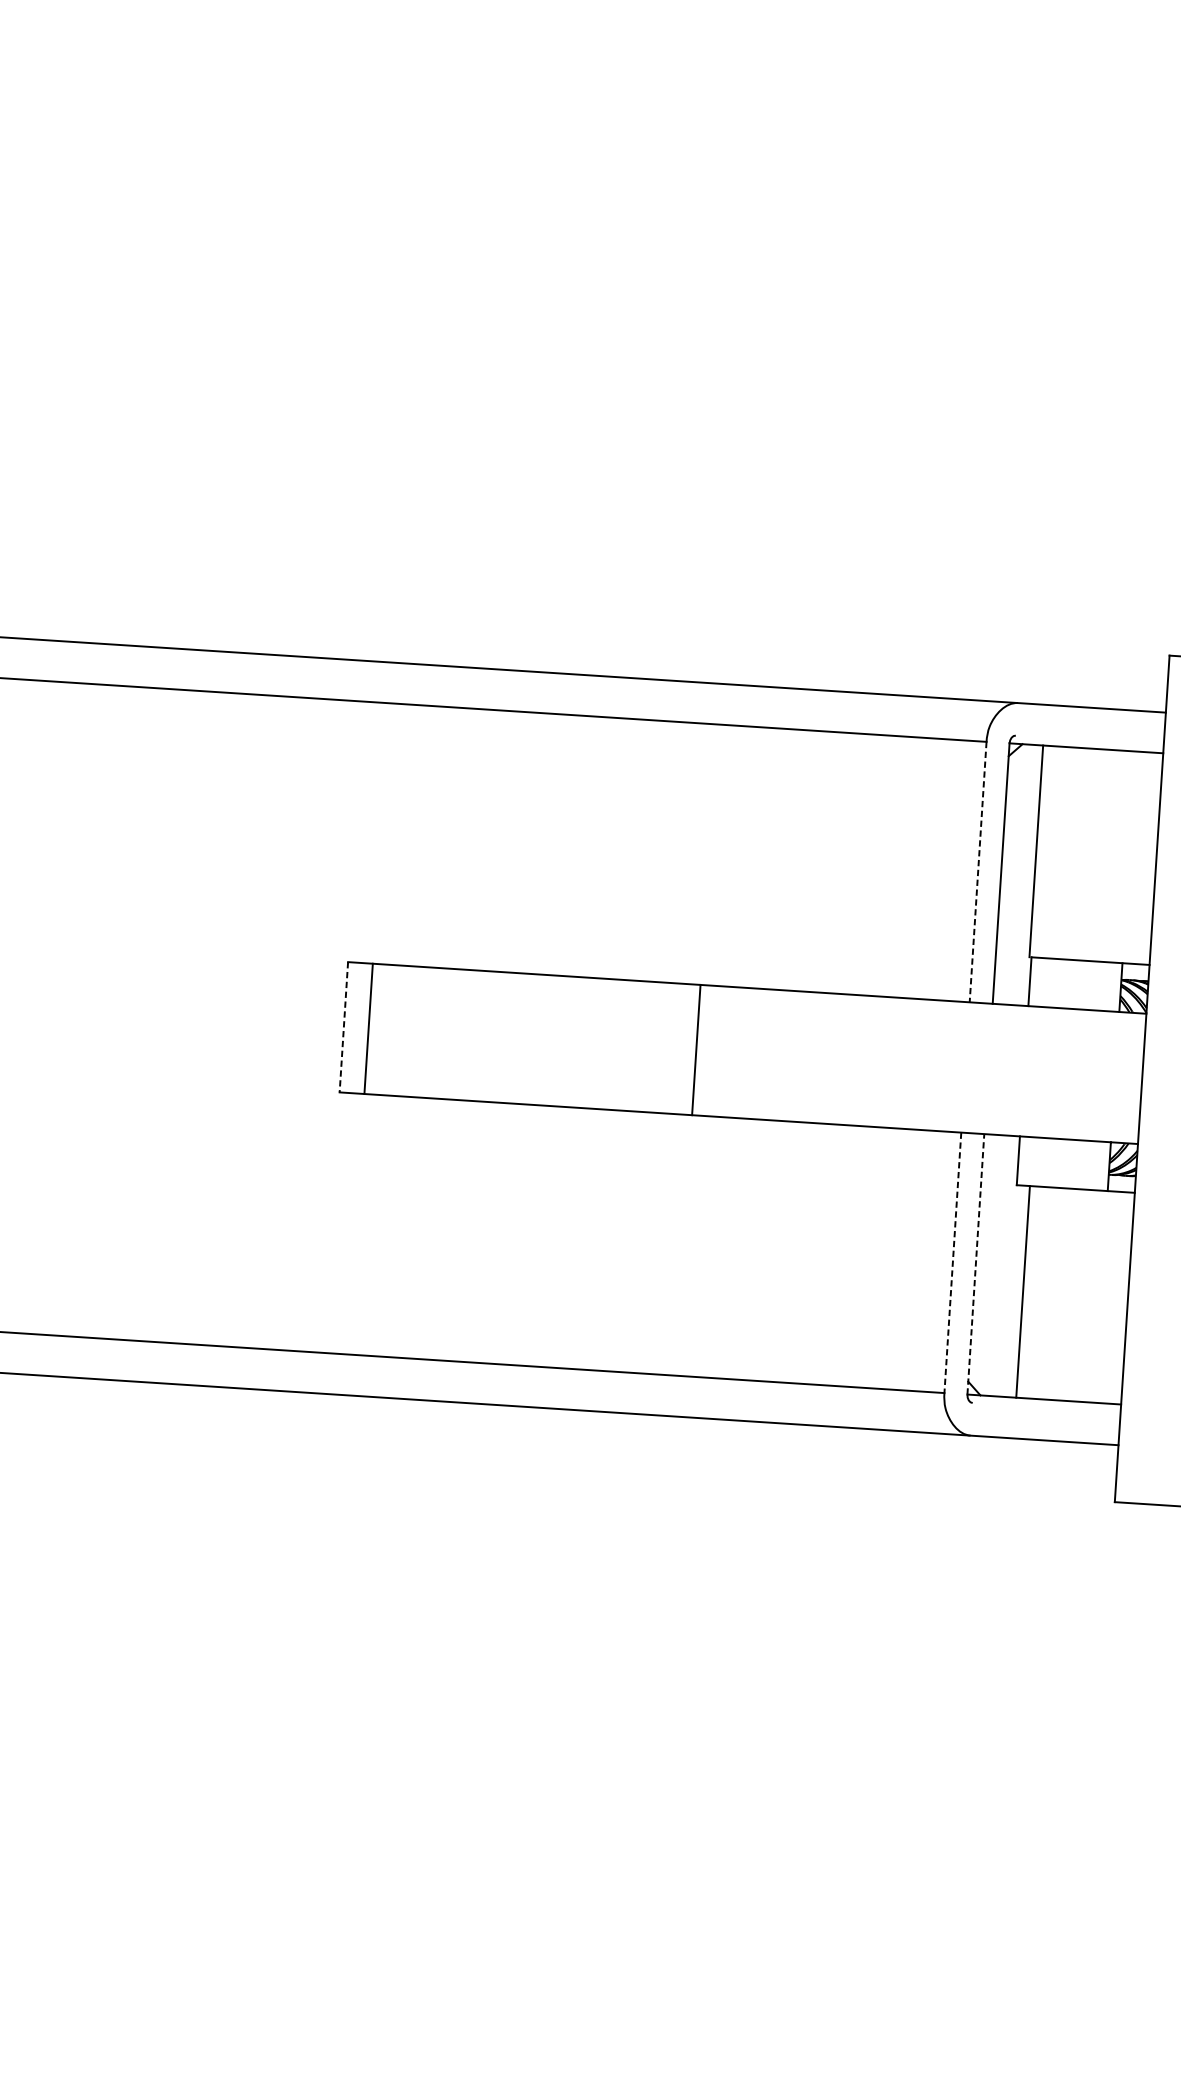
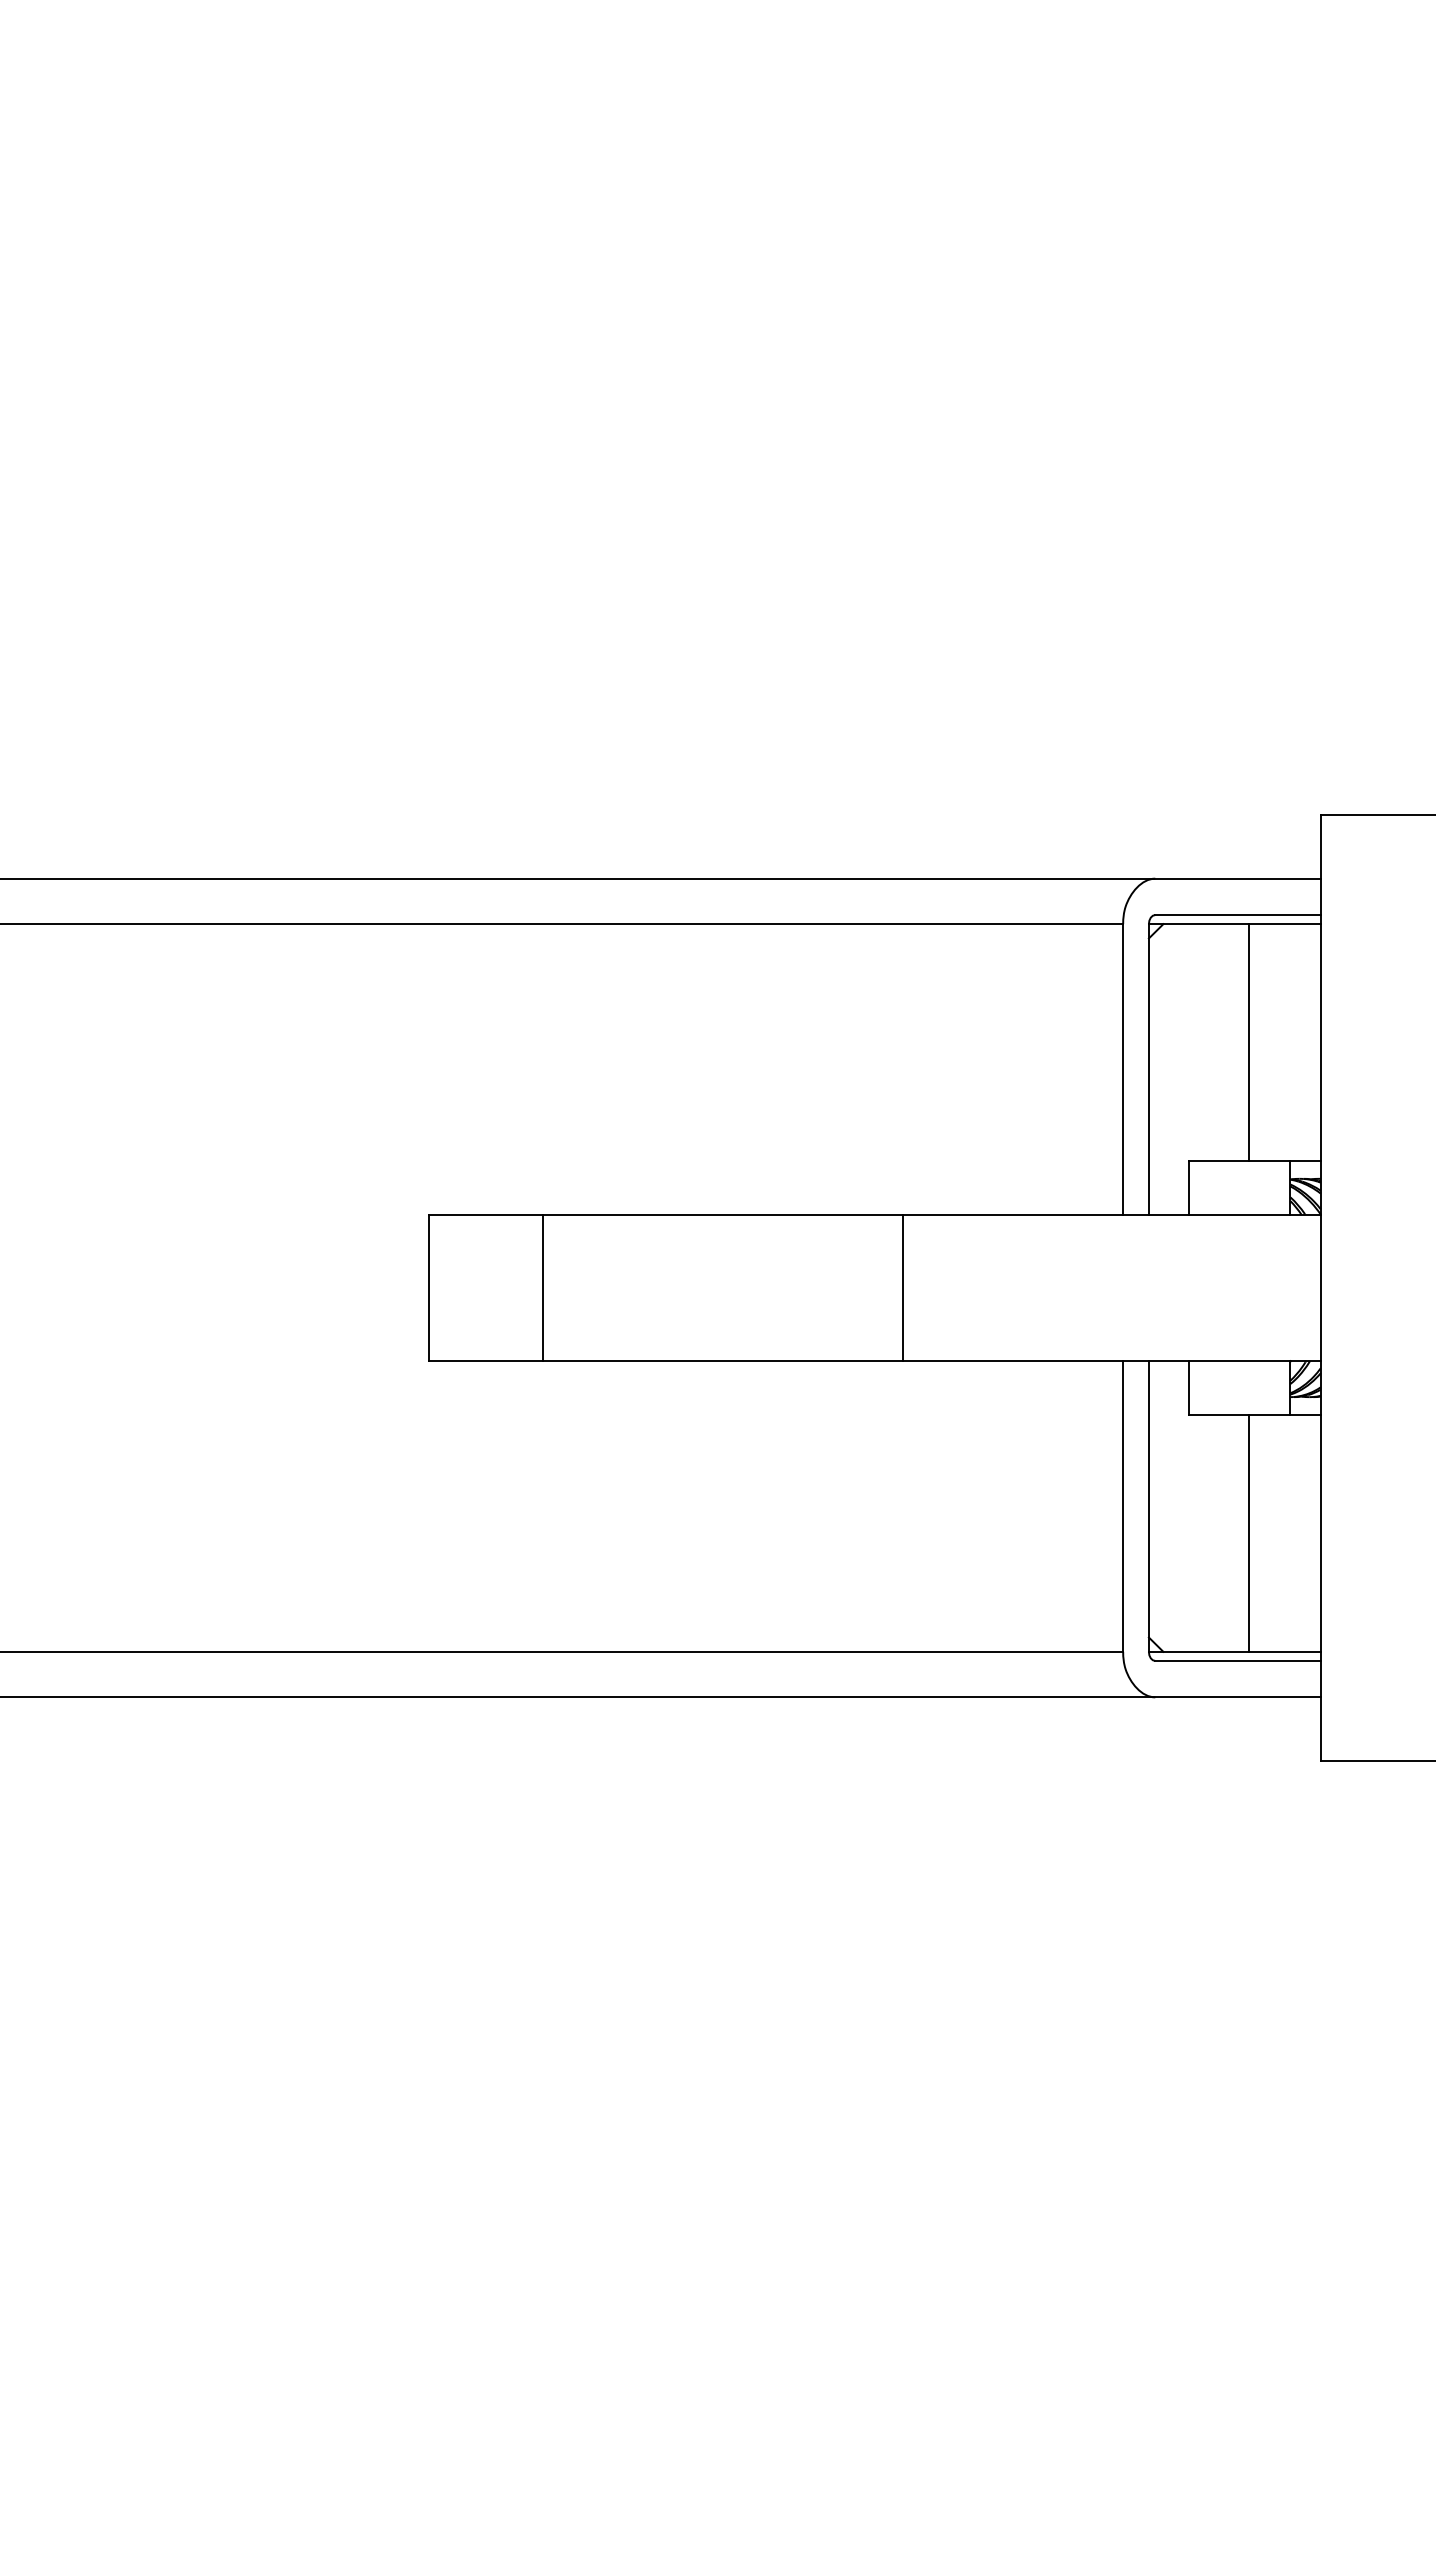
line: (1089, 740) -> (1237, 915), added
line: (1036, 851) -> (1249, 1042), moved
line: (978, 871) -> (1123, 1069), dashed -> solid
line: (343, 1026) -> (428, 1287), dashed -> solid
line: (368, 1028) -> (543, 1287), moved
line: (696, 1049) -> (903, 1287), moved
line: (953, 1263) -> (1123, 1506), dashed -> solid
line: (975, 1264) -> (1148, 1506), dashed -> solid
line: (1023, 1291) -> (1249, 1533), moved
line: (1046, 1407) -> (1237, 1660), added

